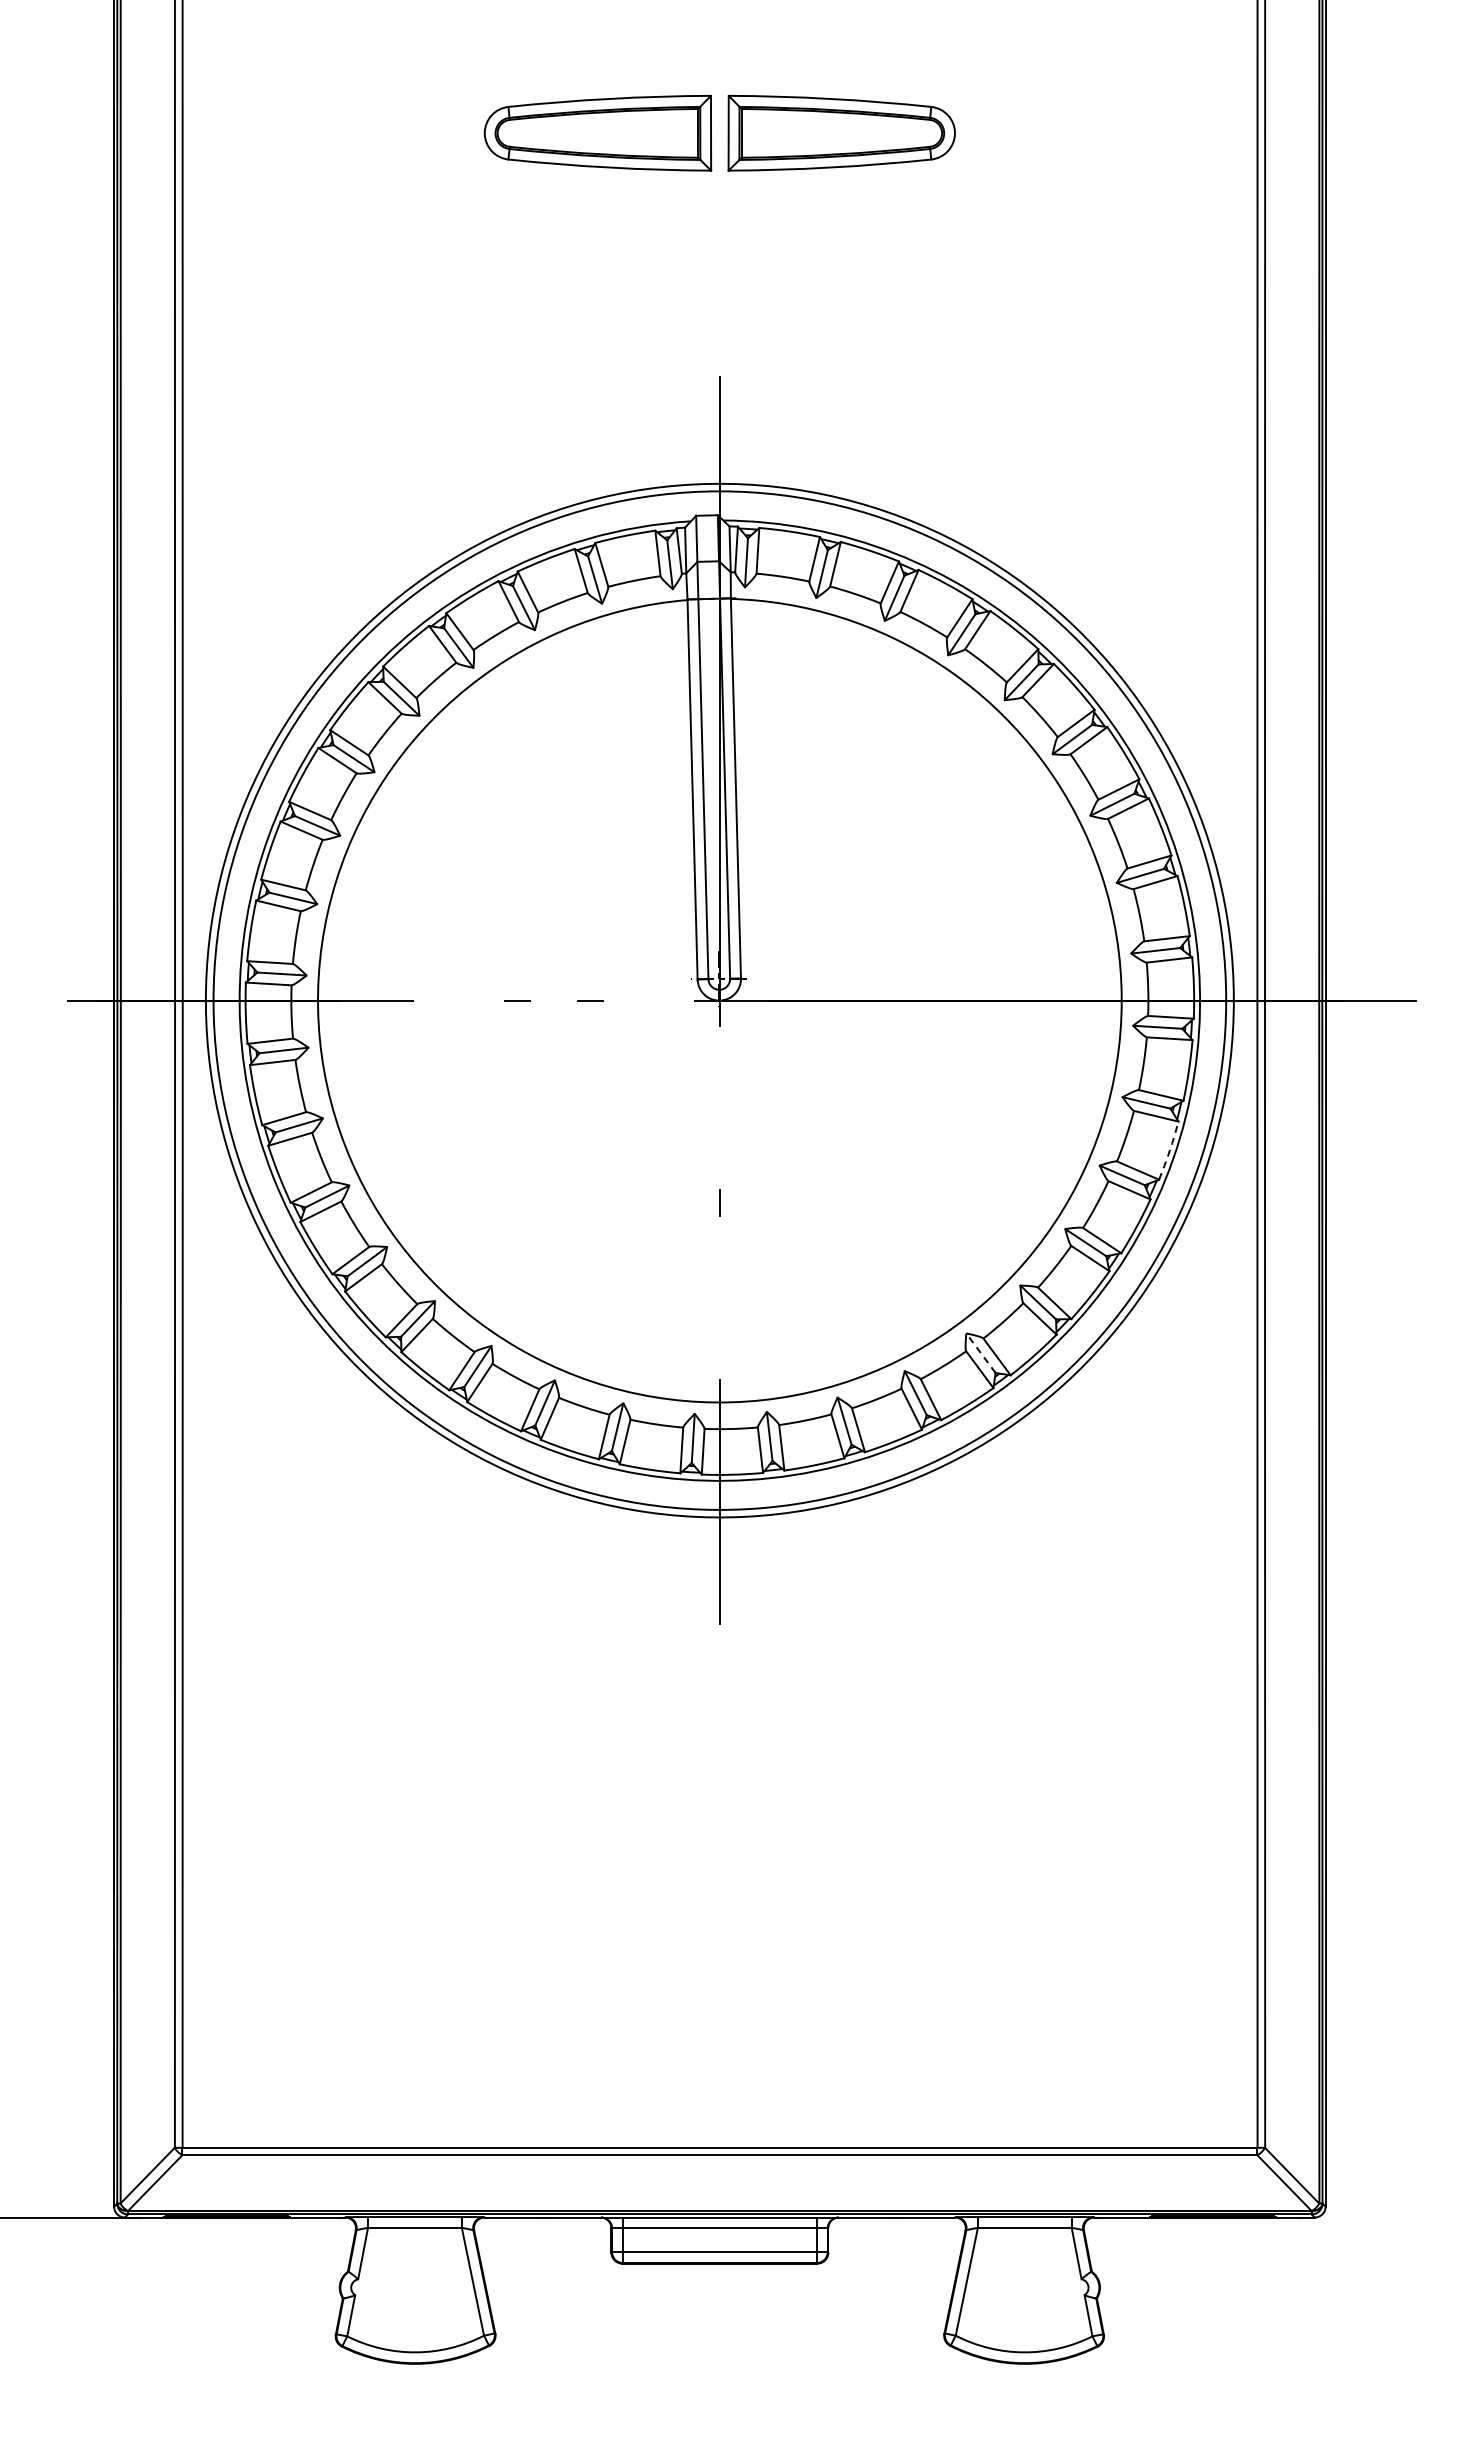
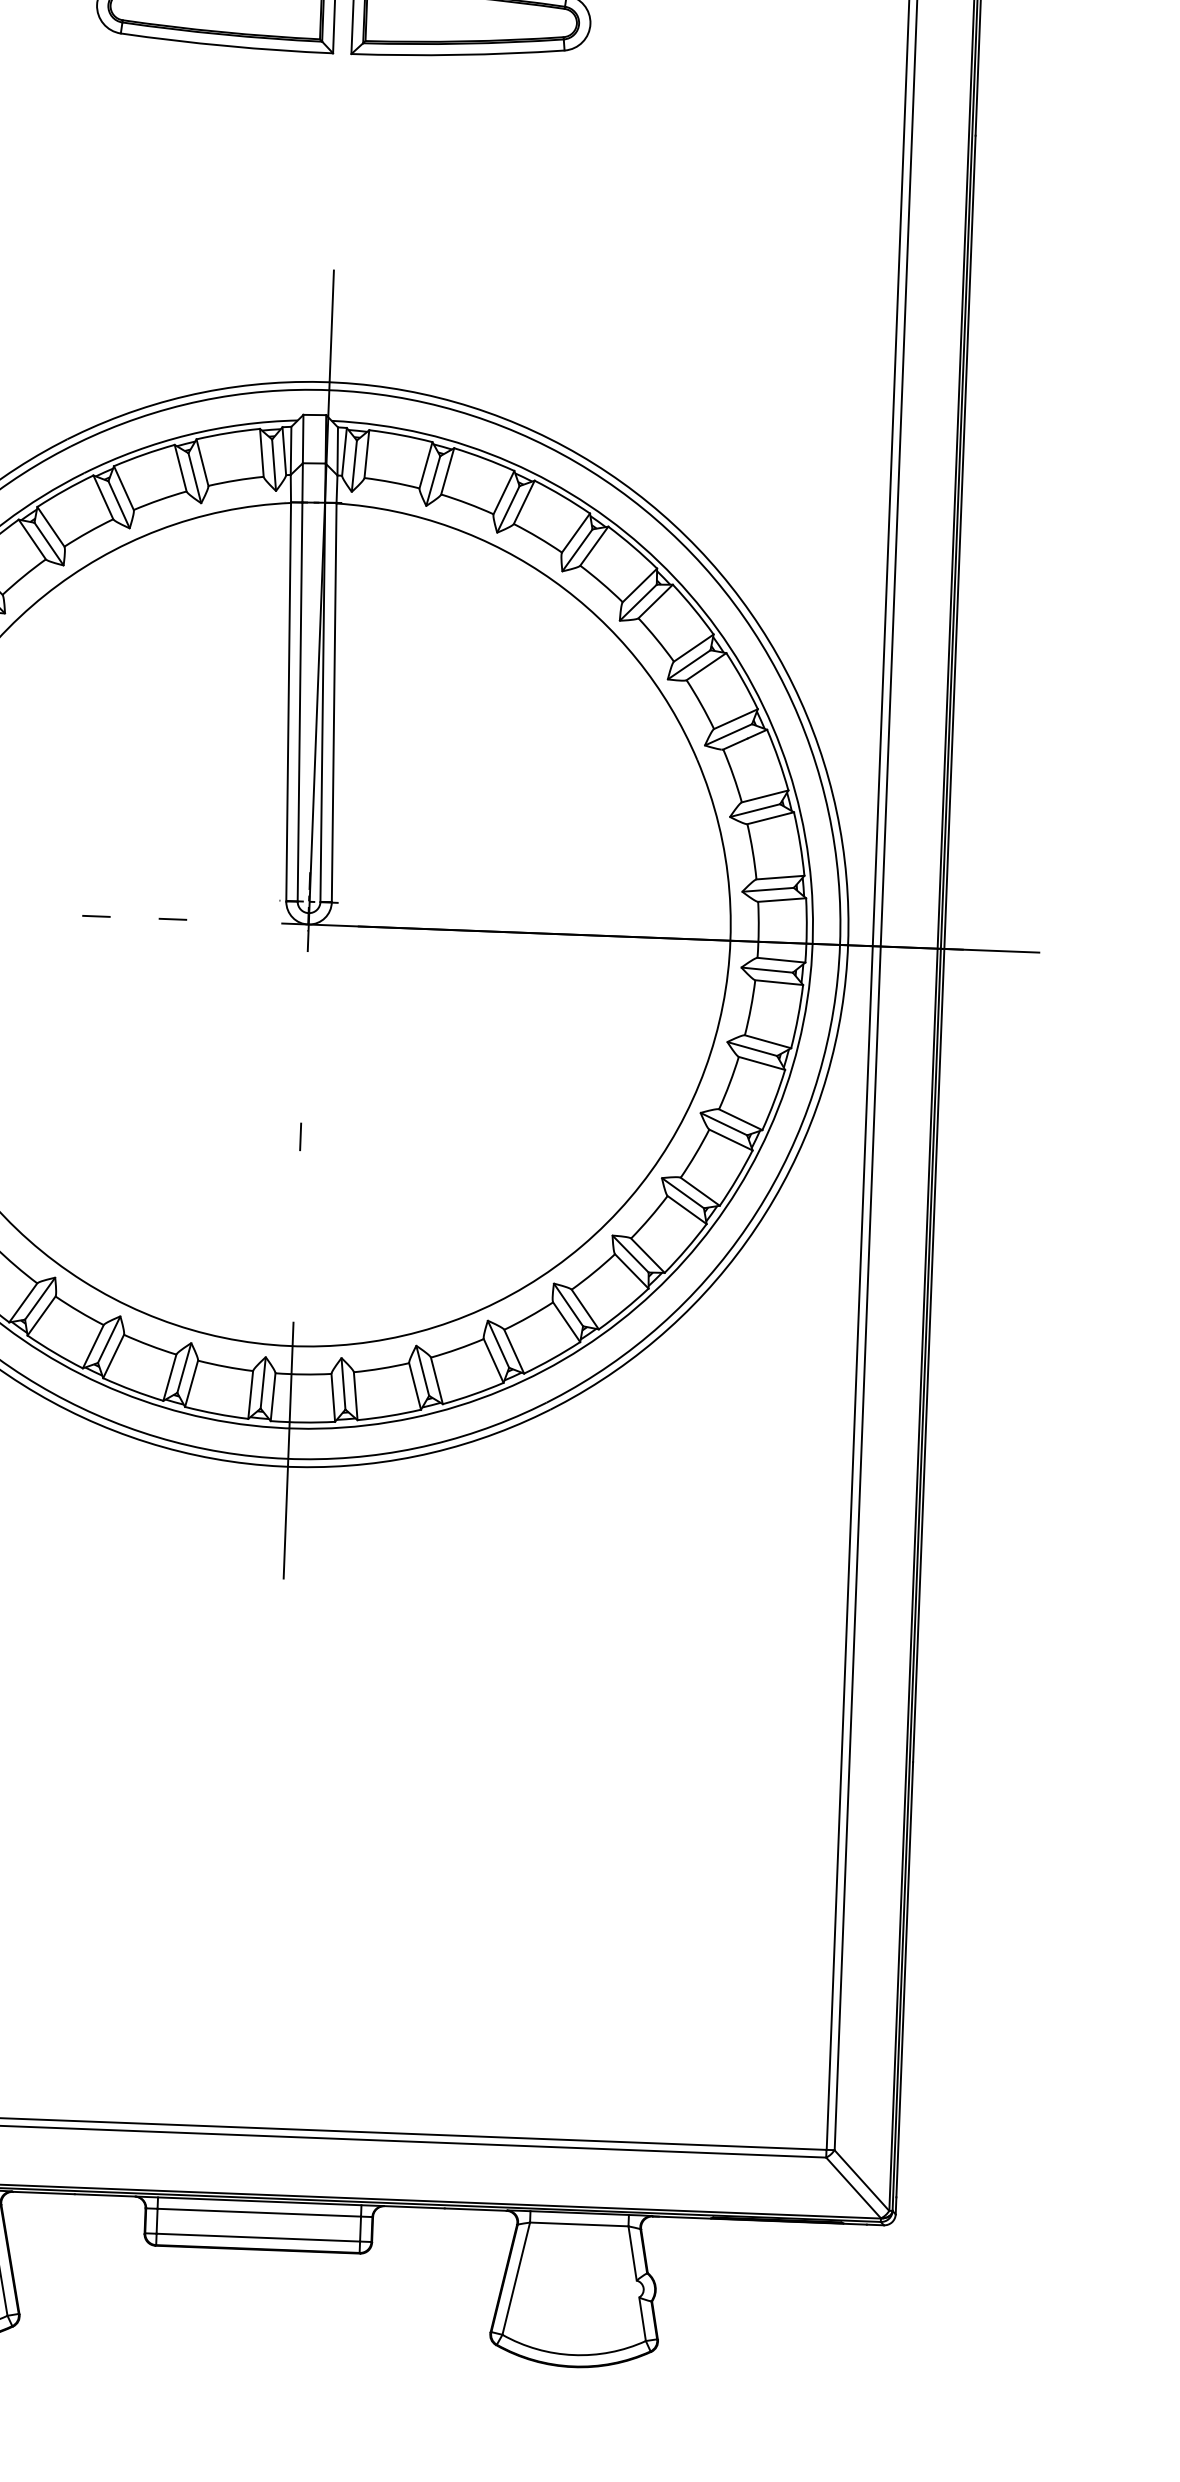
arc: (1169, 1150) -> (774, 1099), dashed -> solid
line: (980, 1353) -> (568, 1305), dashed -> solid

